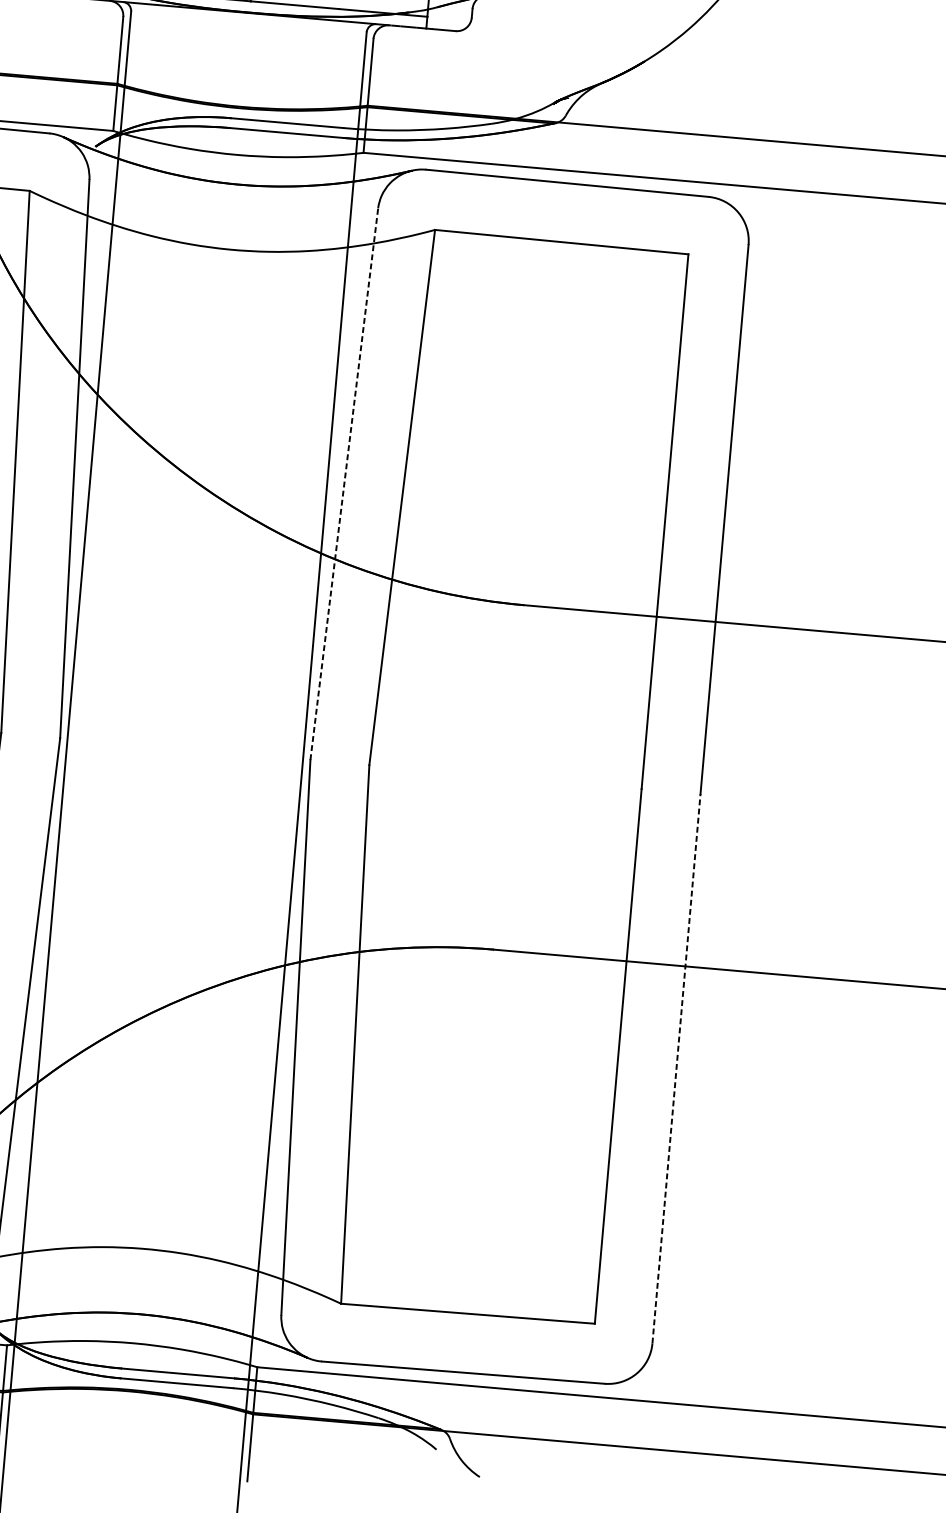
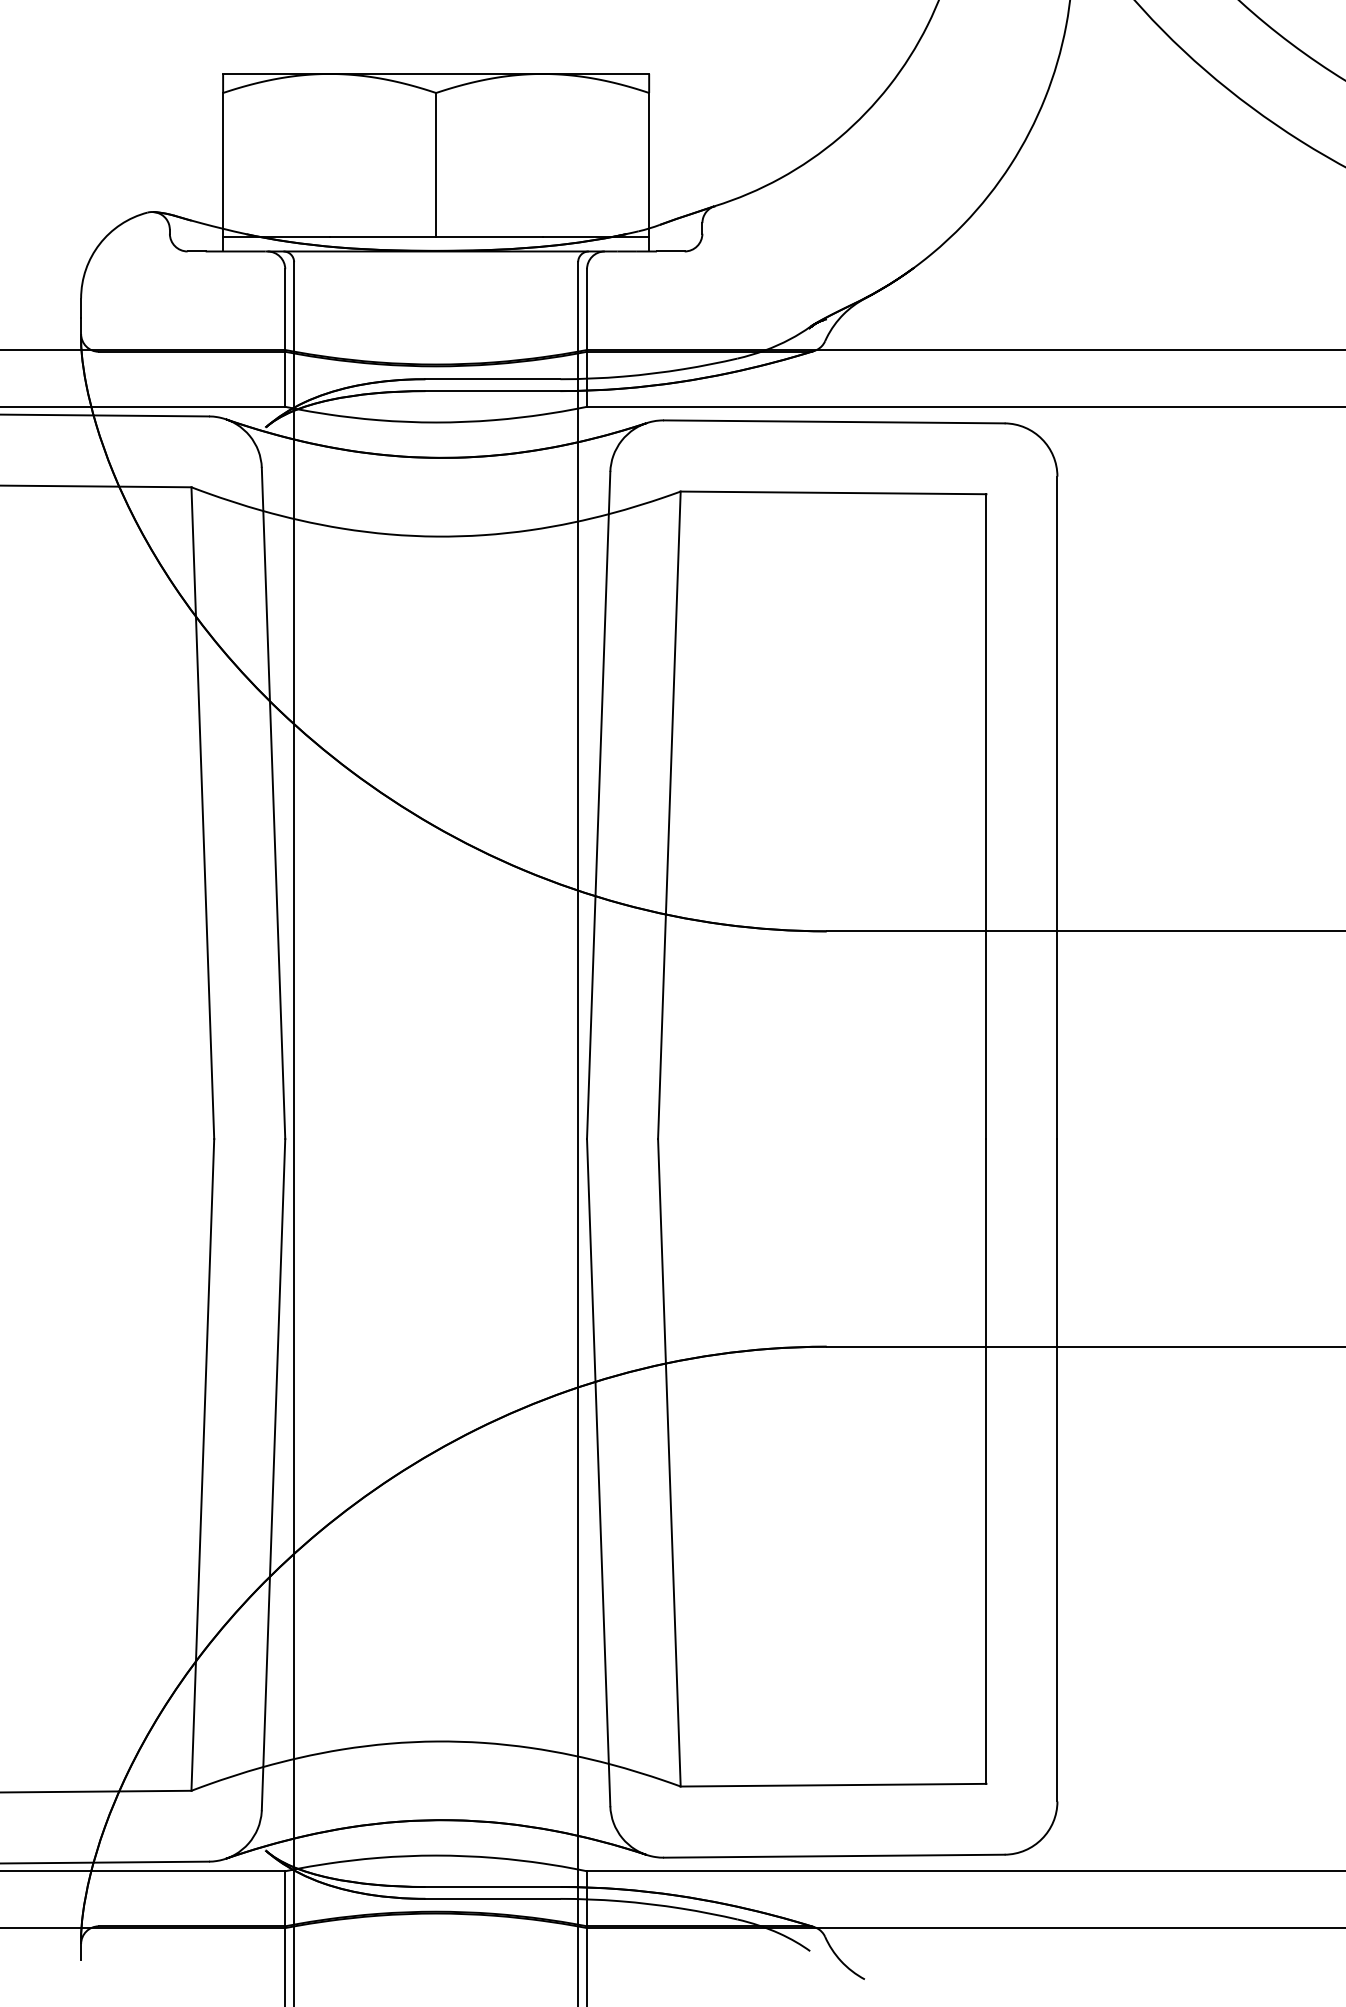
line: (344, 484) -> (598, 805), dashed -> solid
line: (676, 1068) -> (1057, 1469), dashed -> solid

